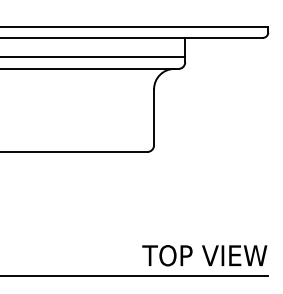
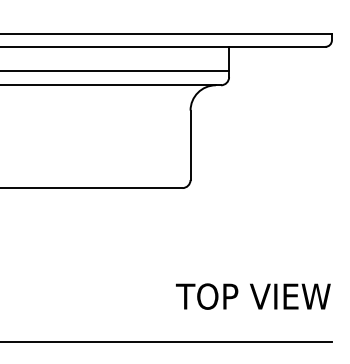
text: (204, 255) -> (253, 296), moved

